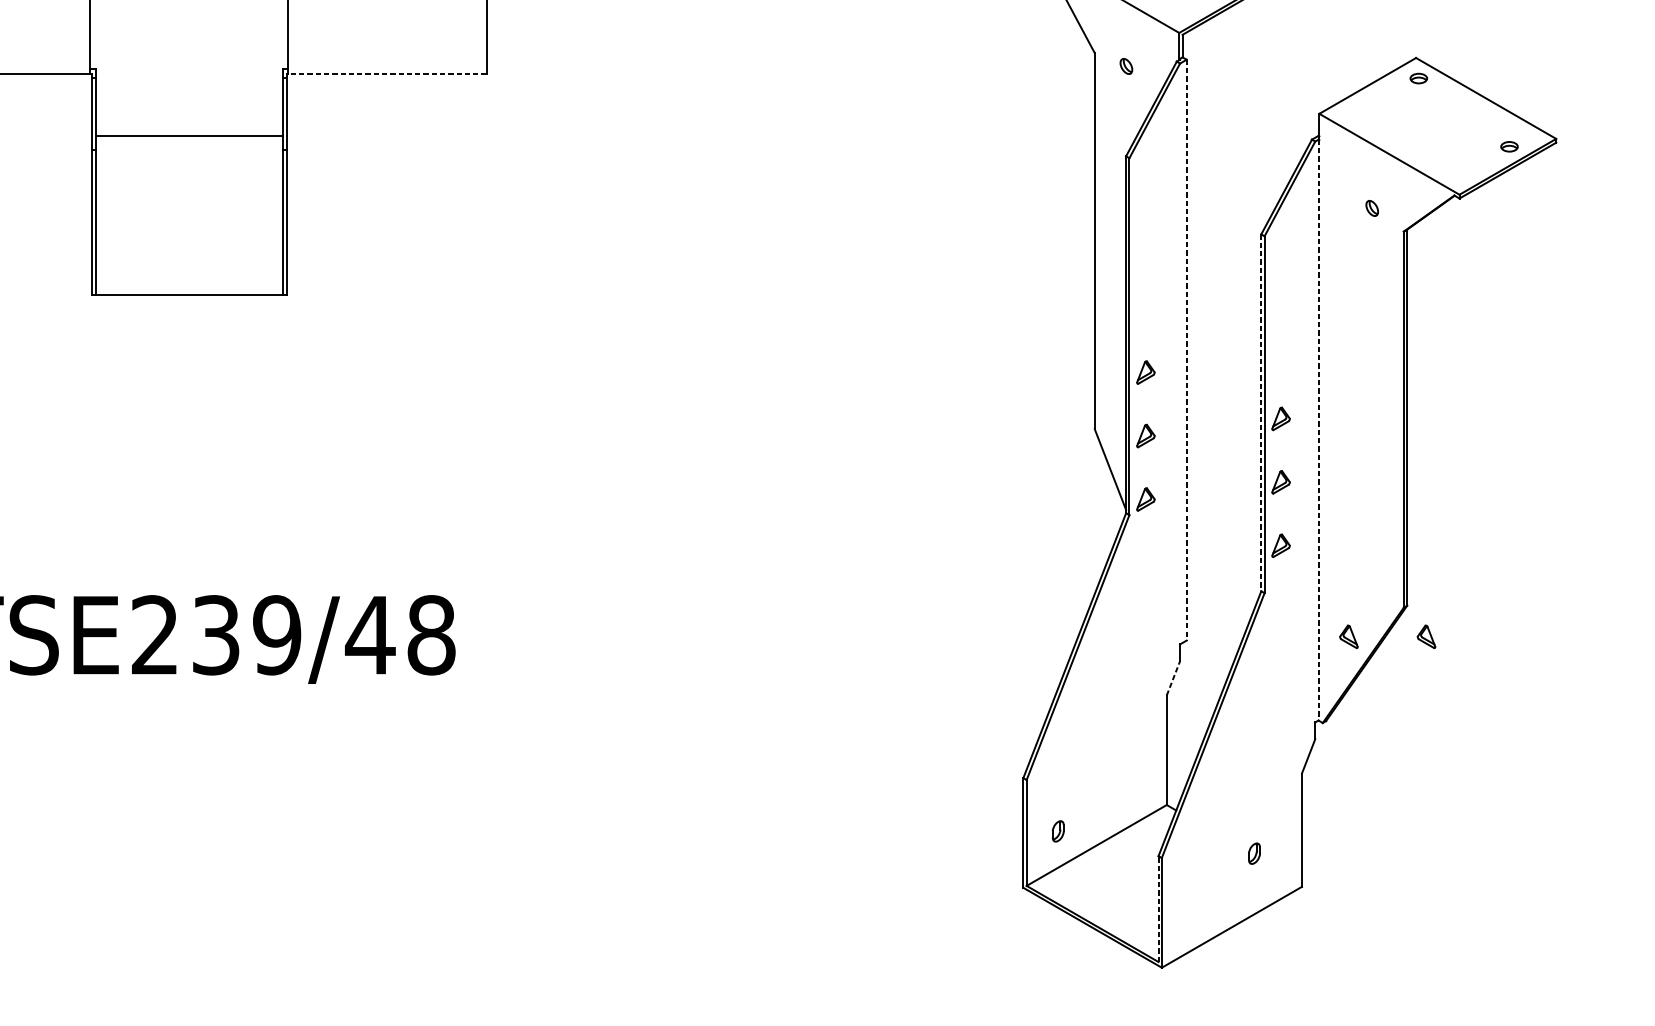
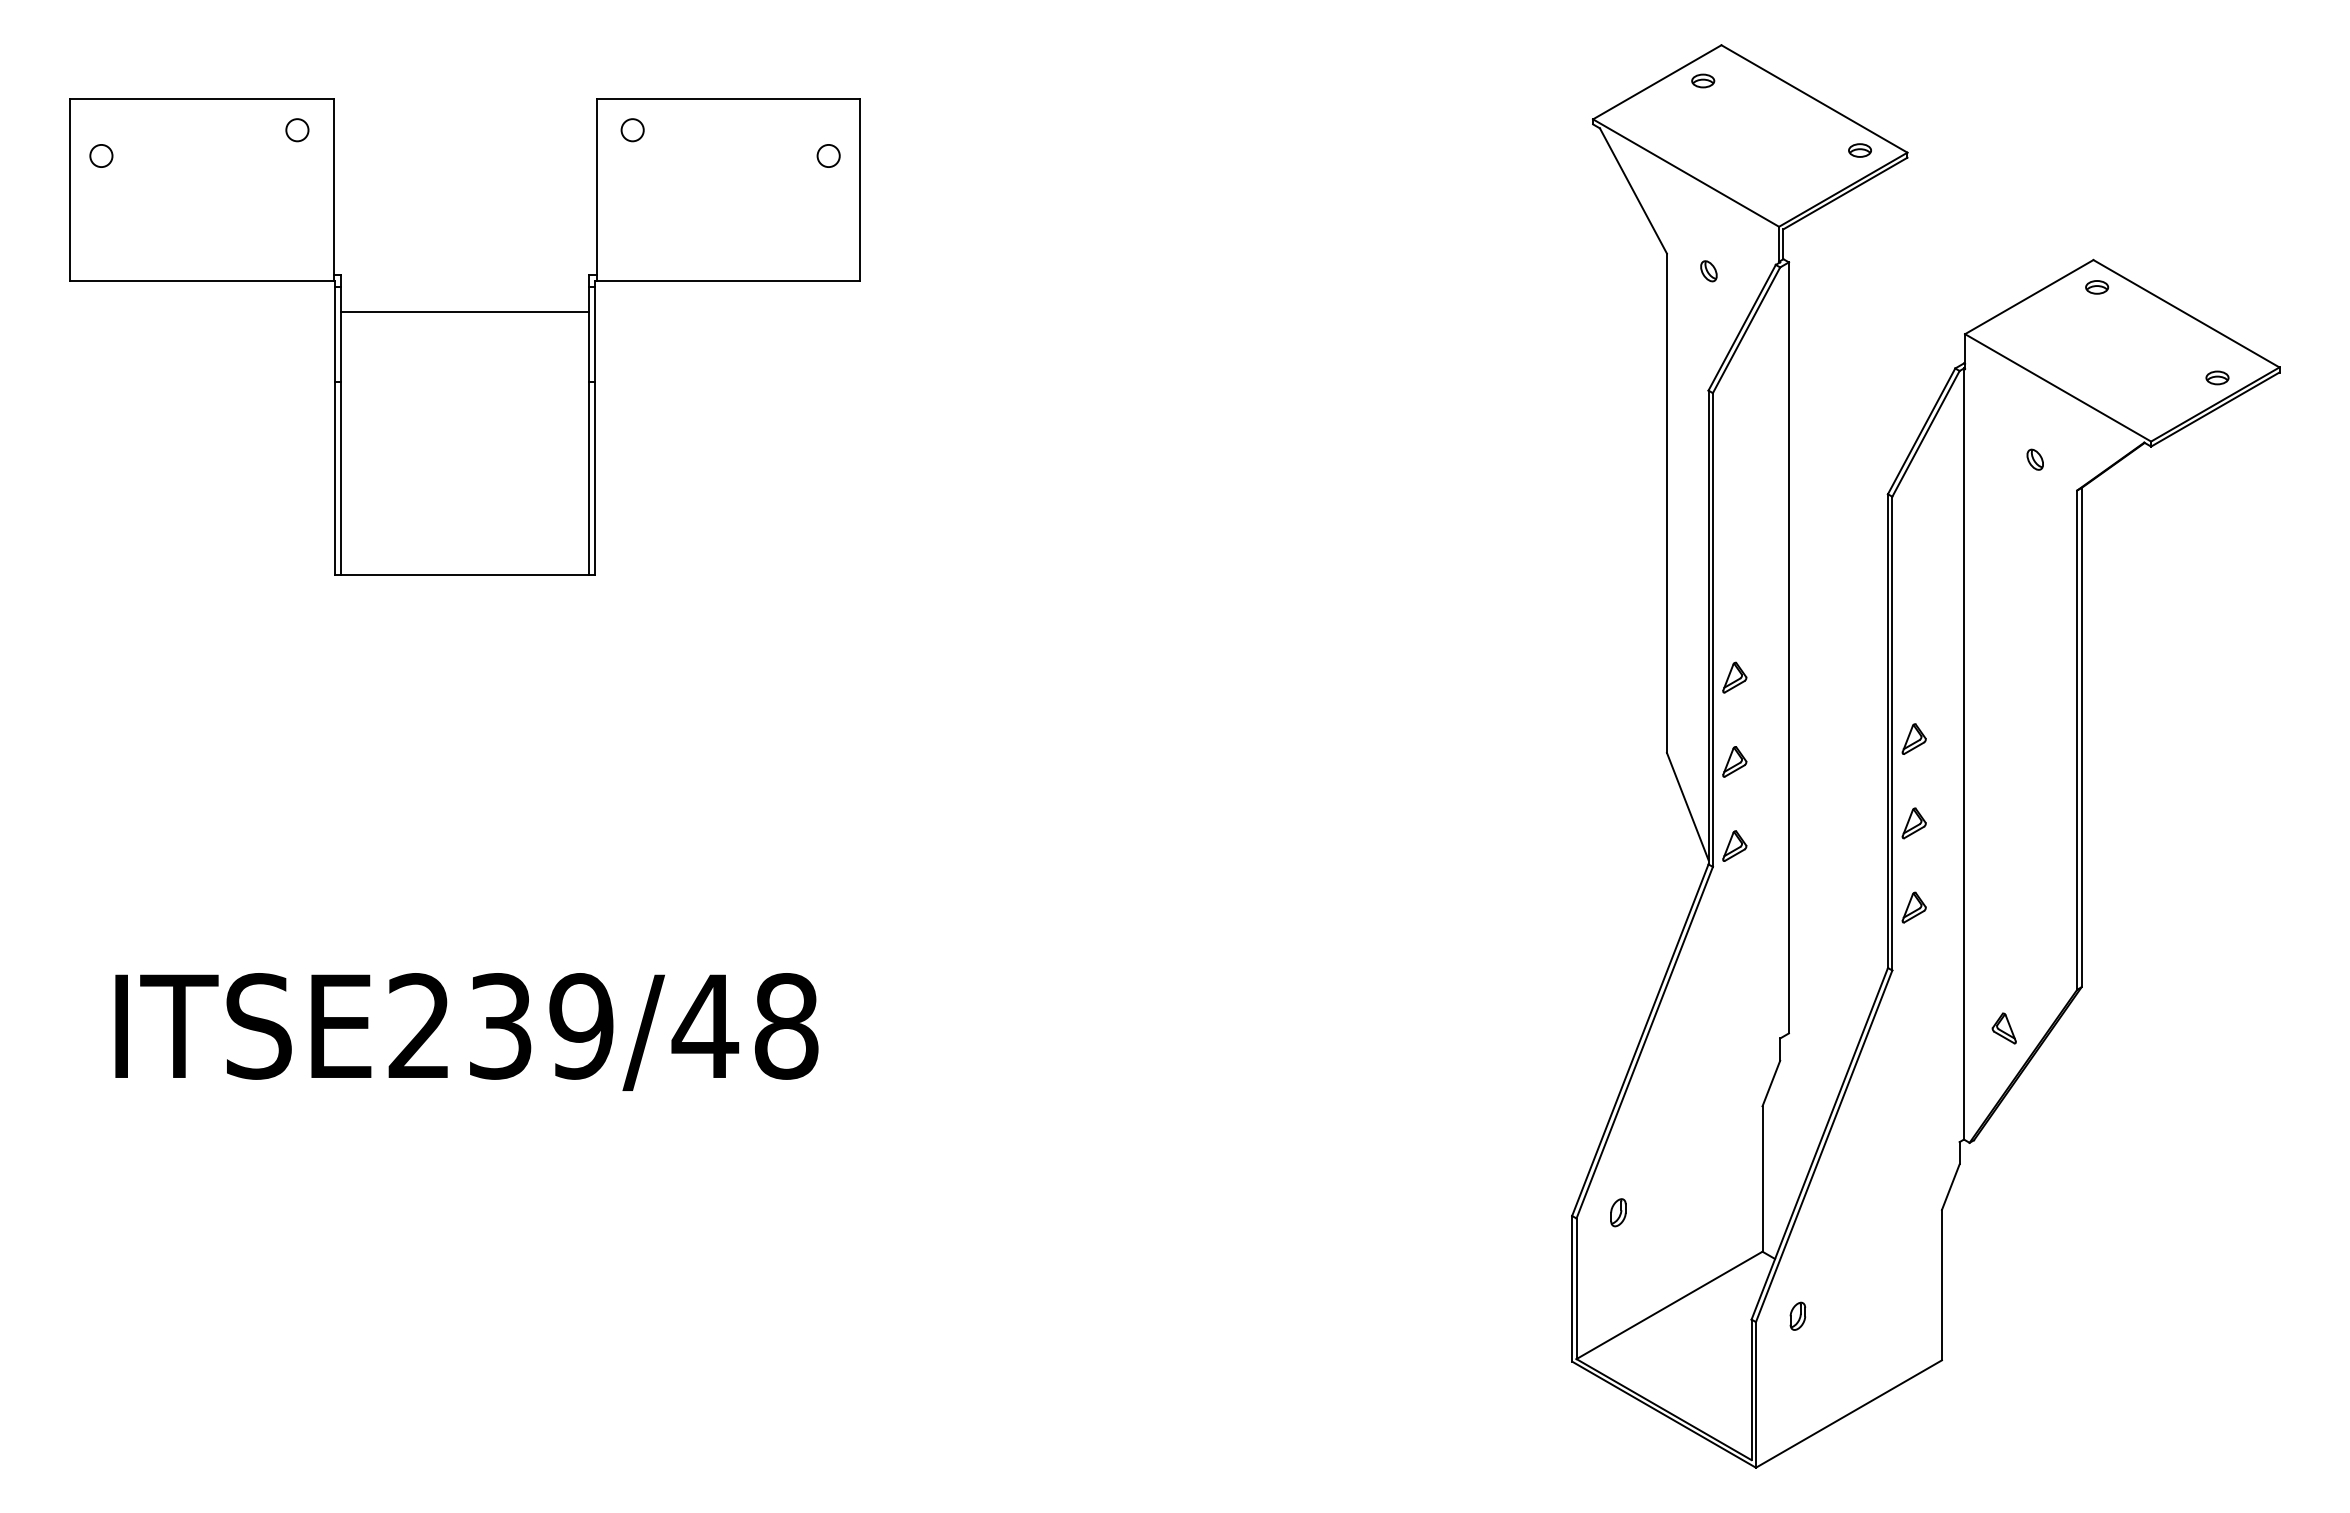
line: (387, 73) -> (728, 280), dashed -> solid
line: (188, 135) -> (464, 312), moved
line: (1186, 349) -> (1788, 647), dashed -> solid
line: (1260, 413) -> (1887, 731), dashed -> solid
line: (1318, 430) -> (1964, 754), dashed -> solid
part: (1425, 636) -> (2106, 1028), removed
line: (1173, 678) -> (1771, 1083), dashed -> solid
part: (1058, 831) -> (1618, 1212), moved
part: (1254, 853) -> (1797, 1315), moved
line: (1158, 908) -> (1751, 1389), dashed -> solid

